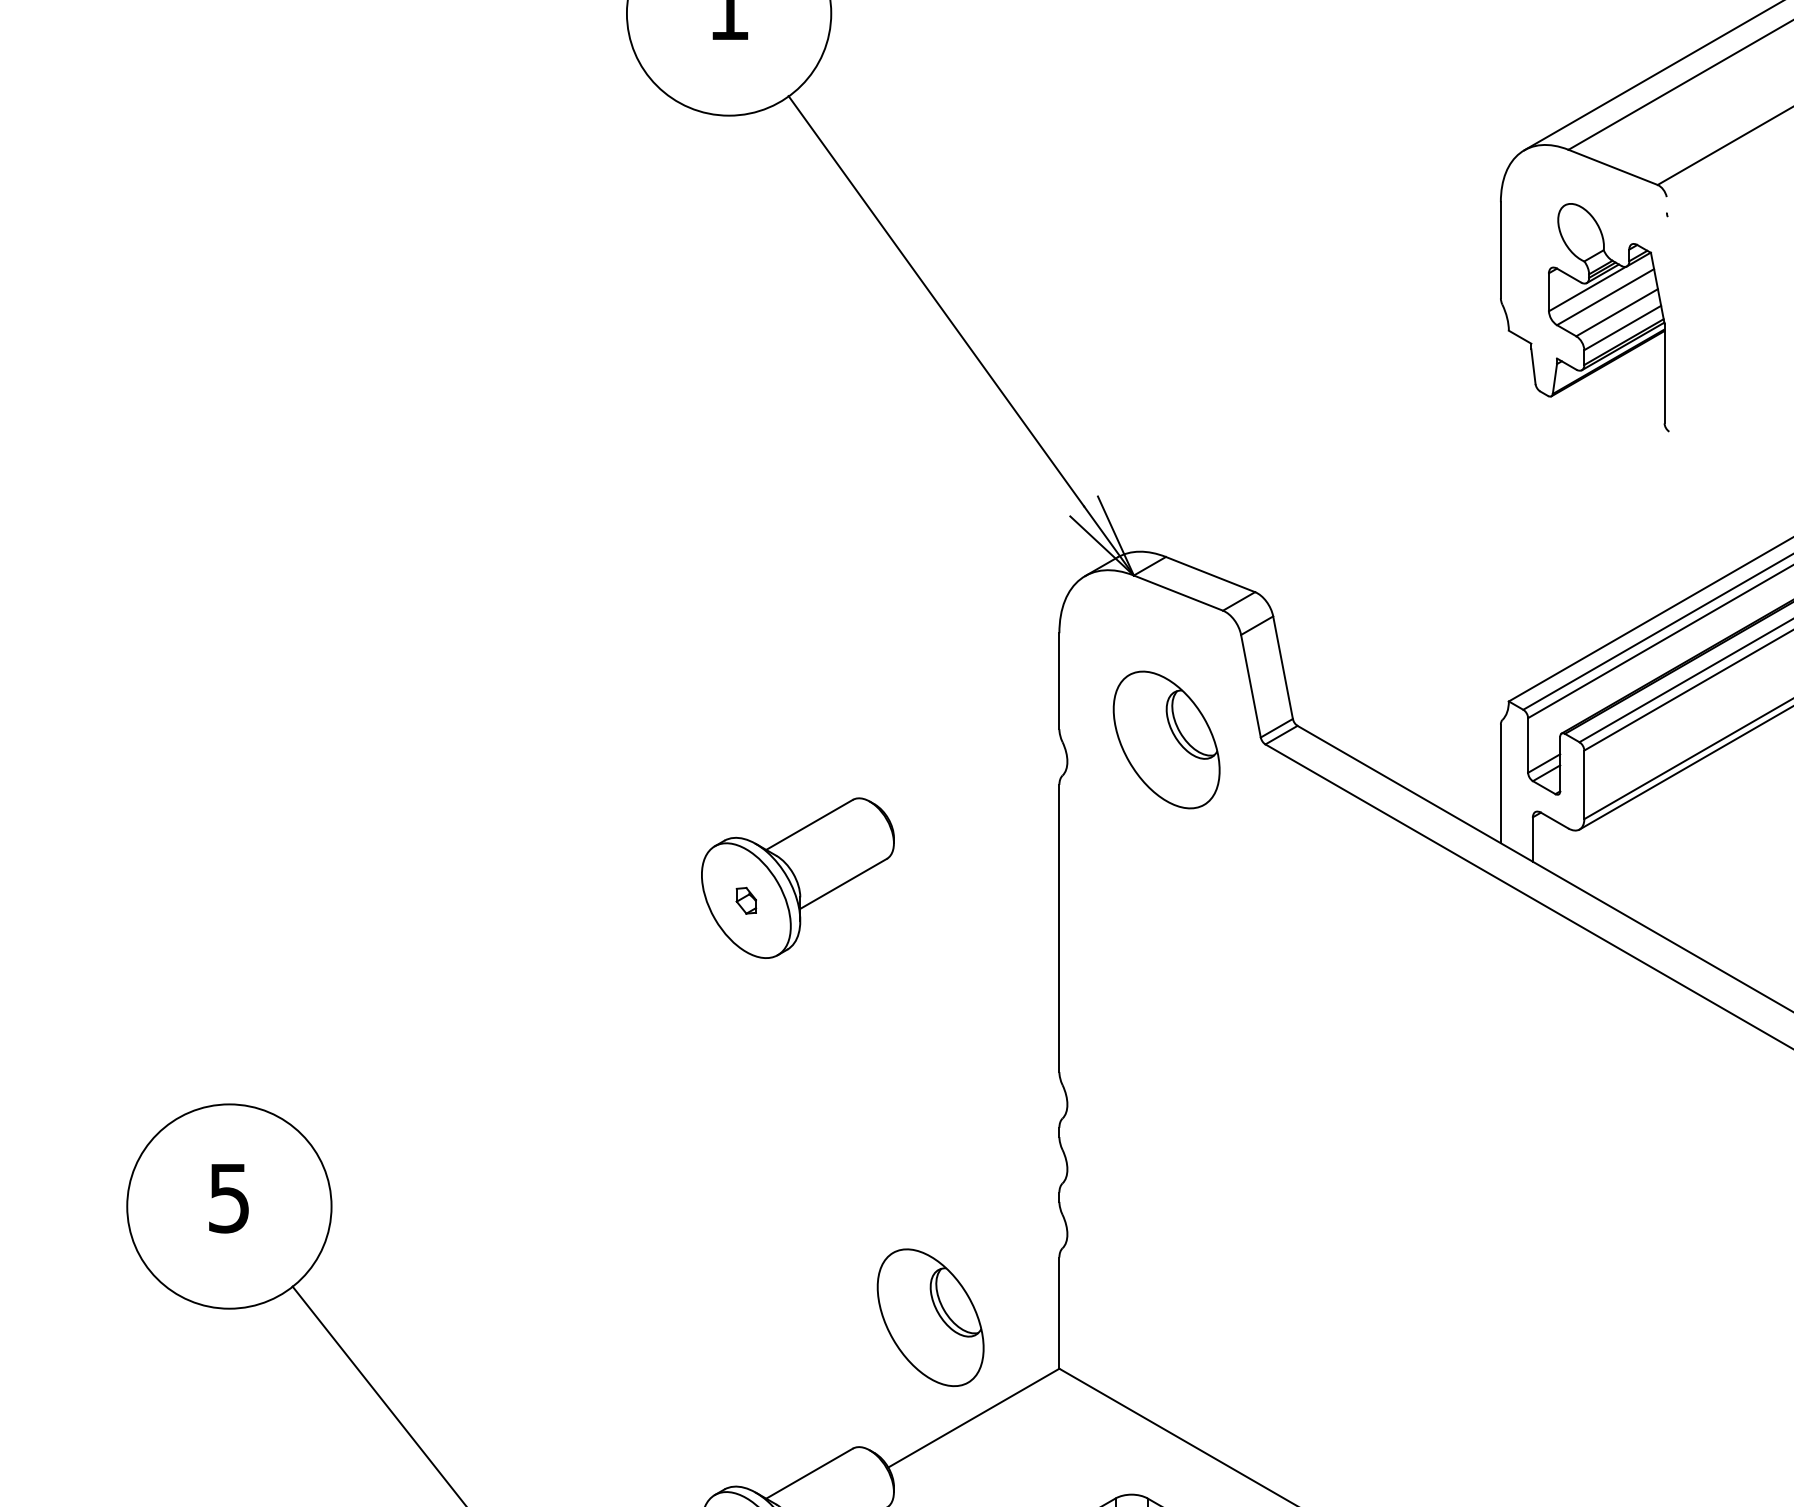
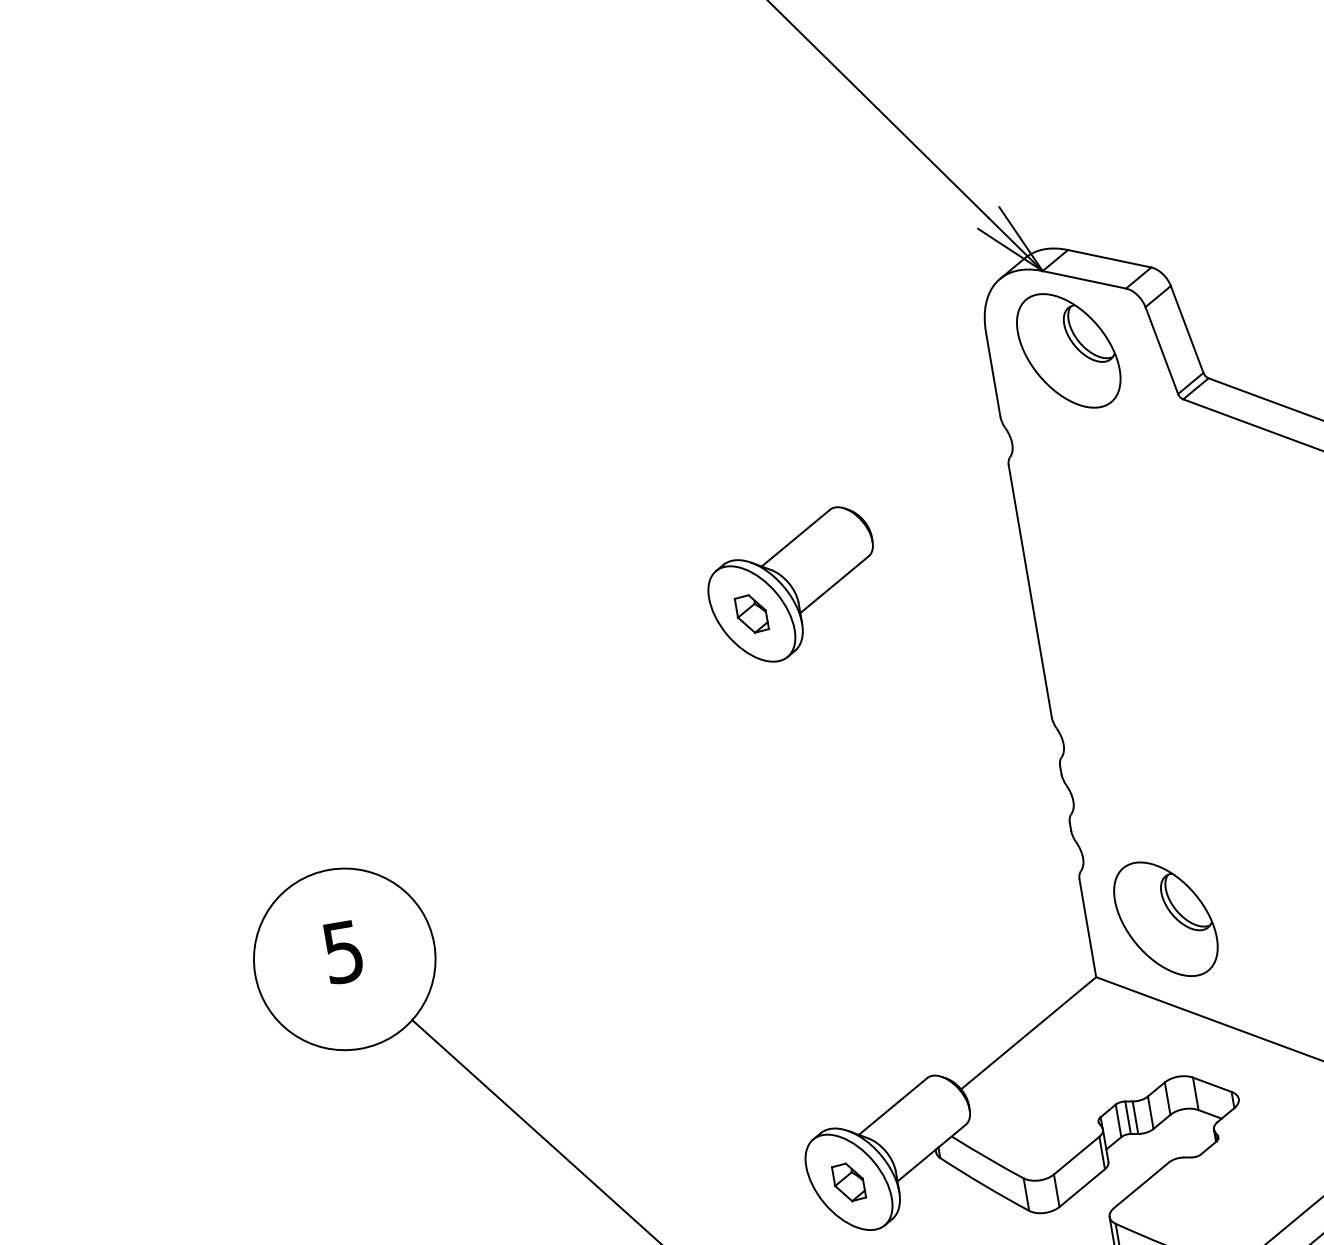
part: (1166, 739) -> (1068, 350), moved
part: (746, 900) -> (751, 613), size x1.67
part: (930, 1317) -> (1165, 919), moved

